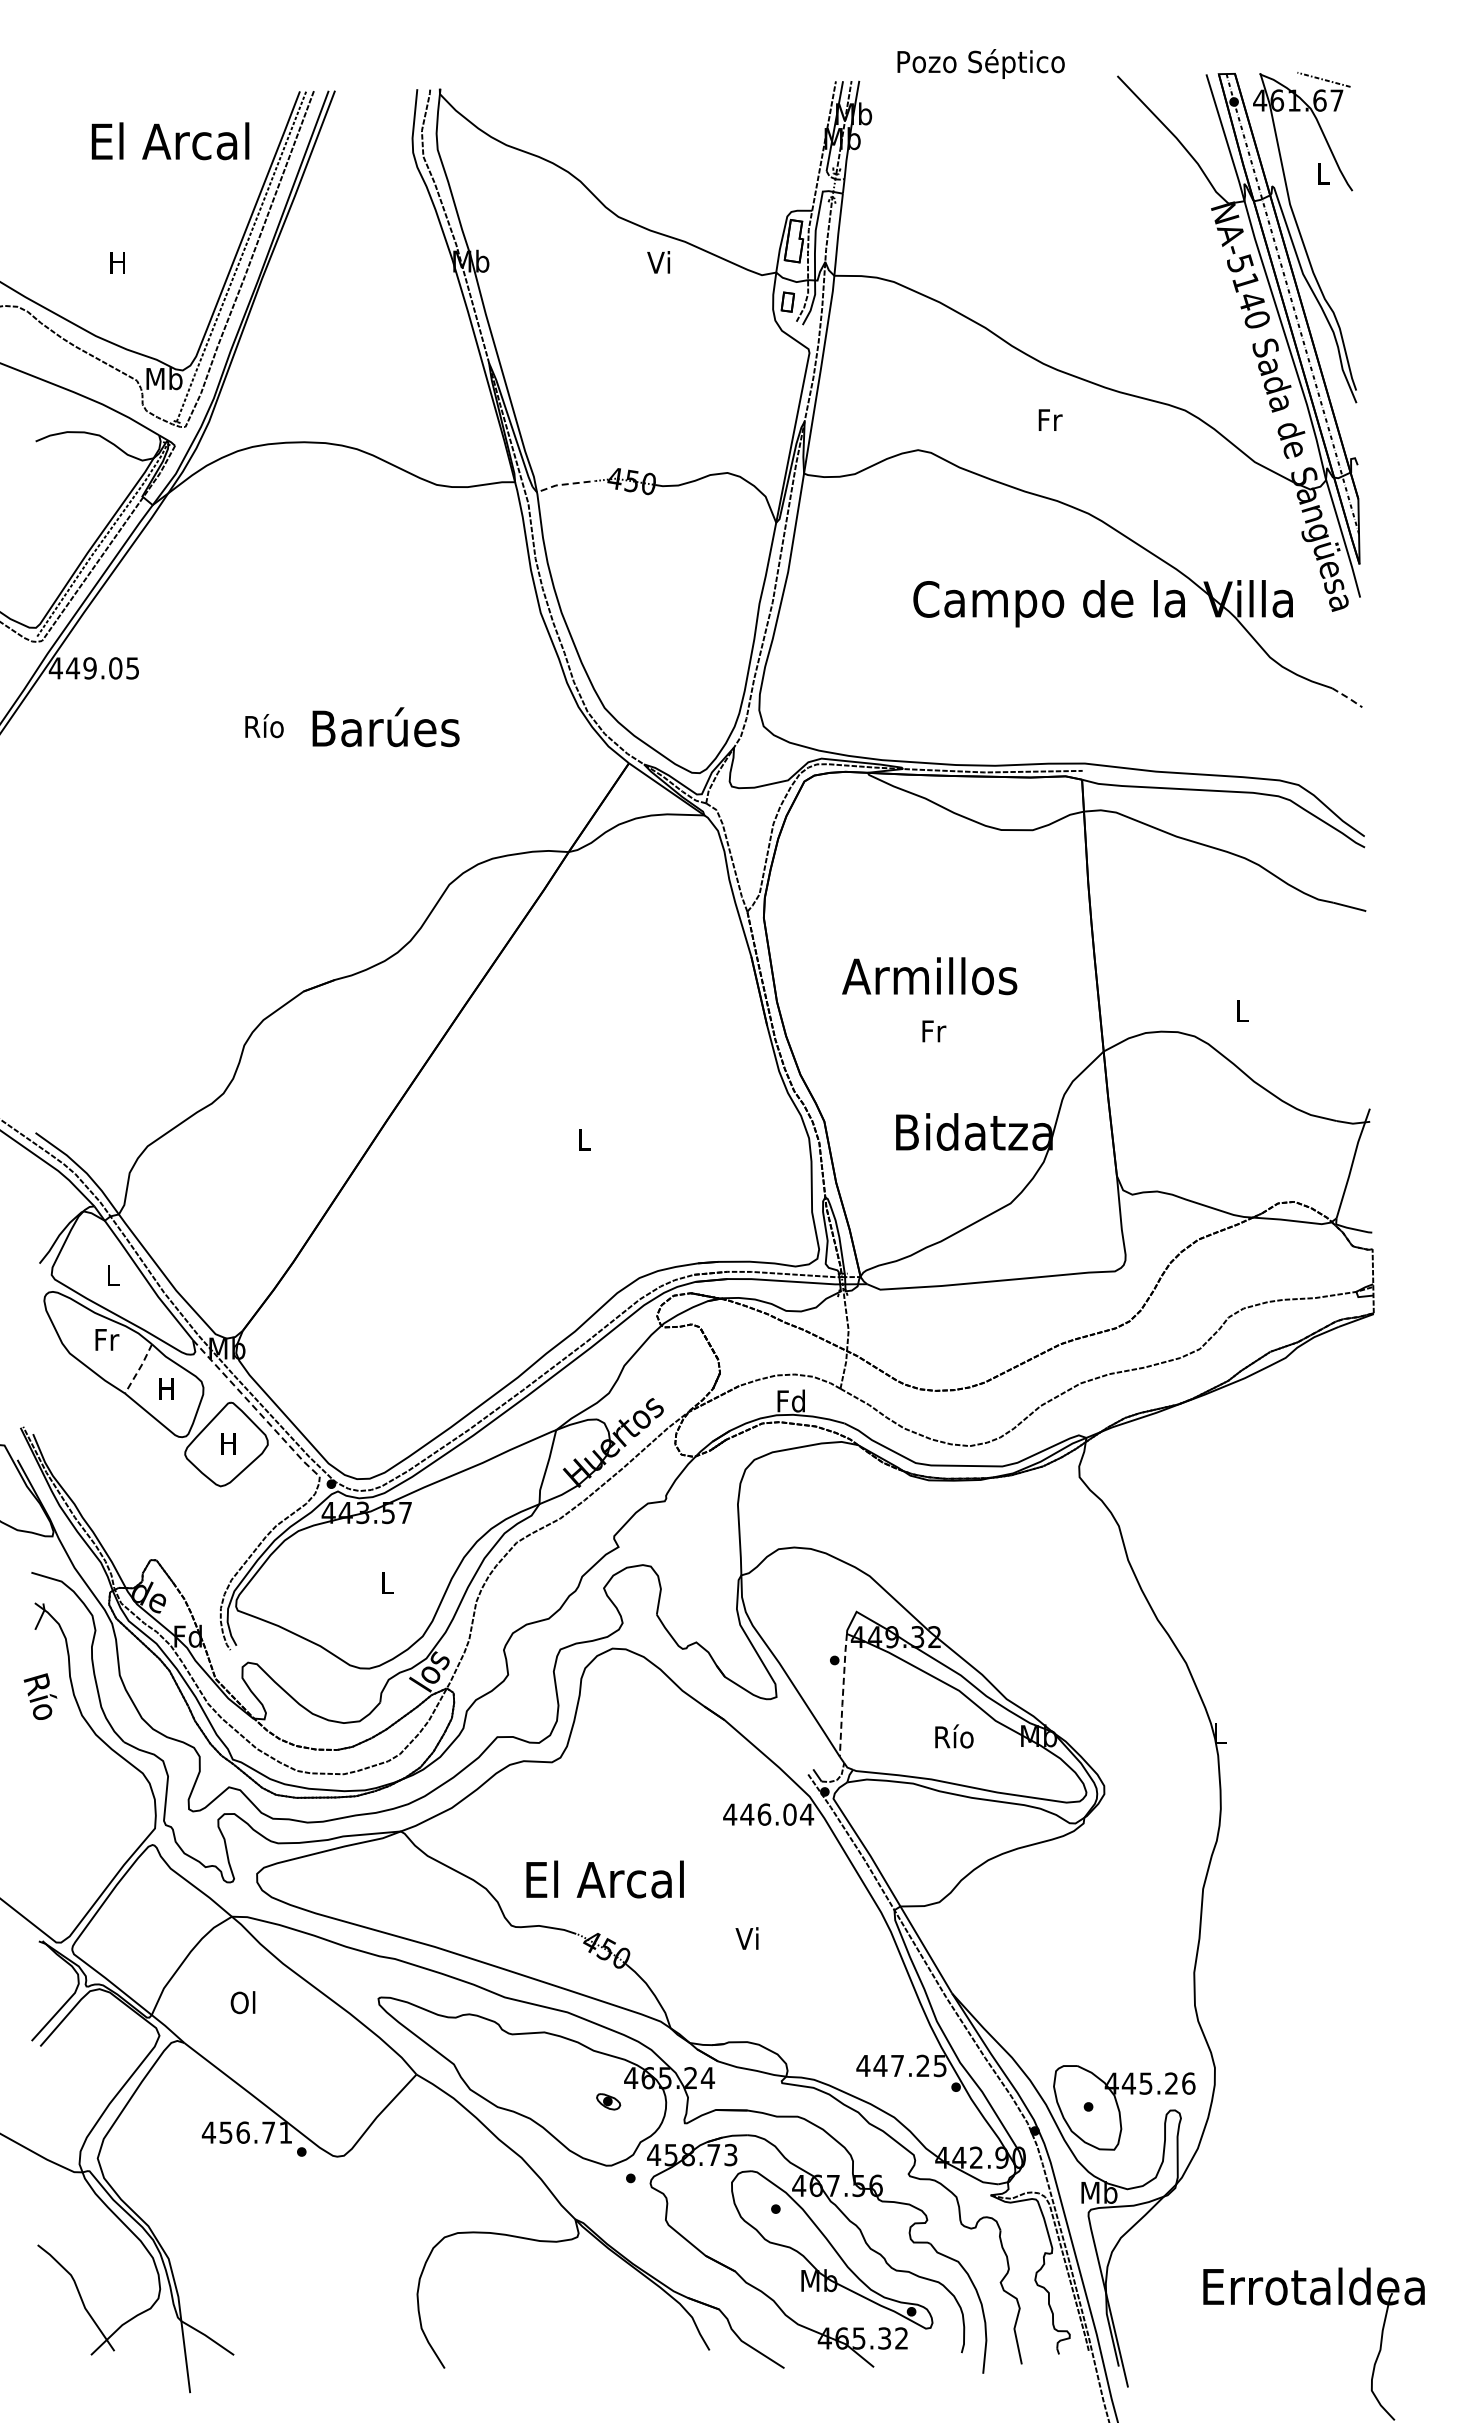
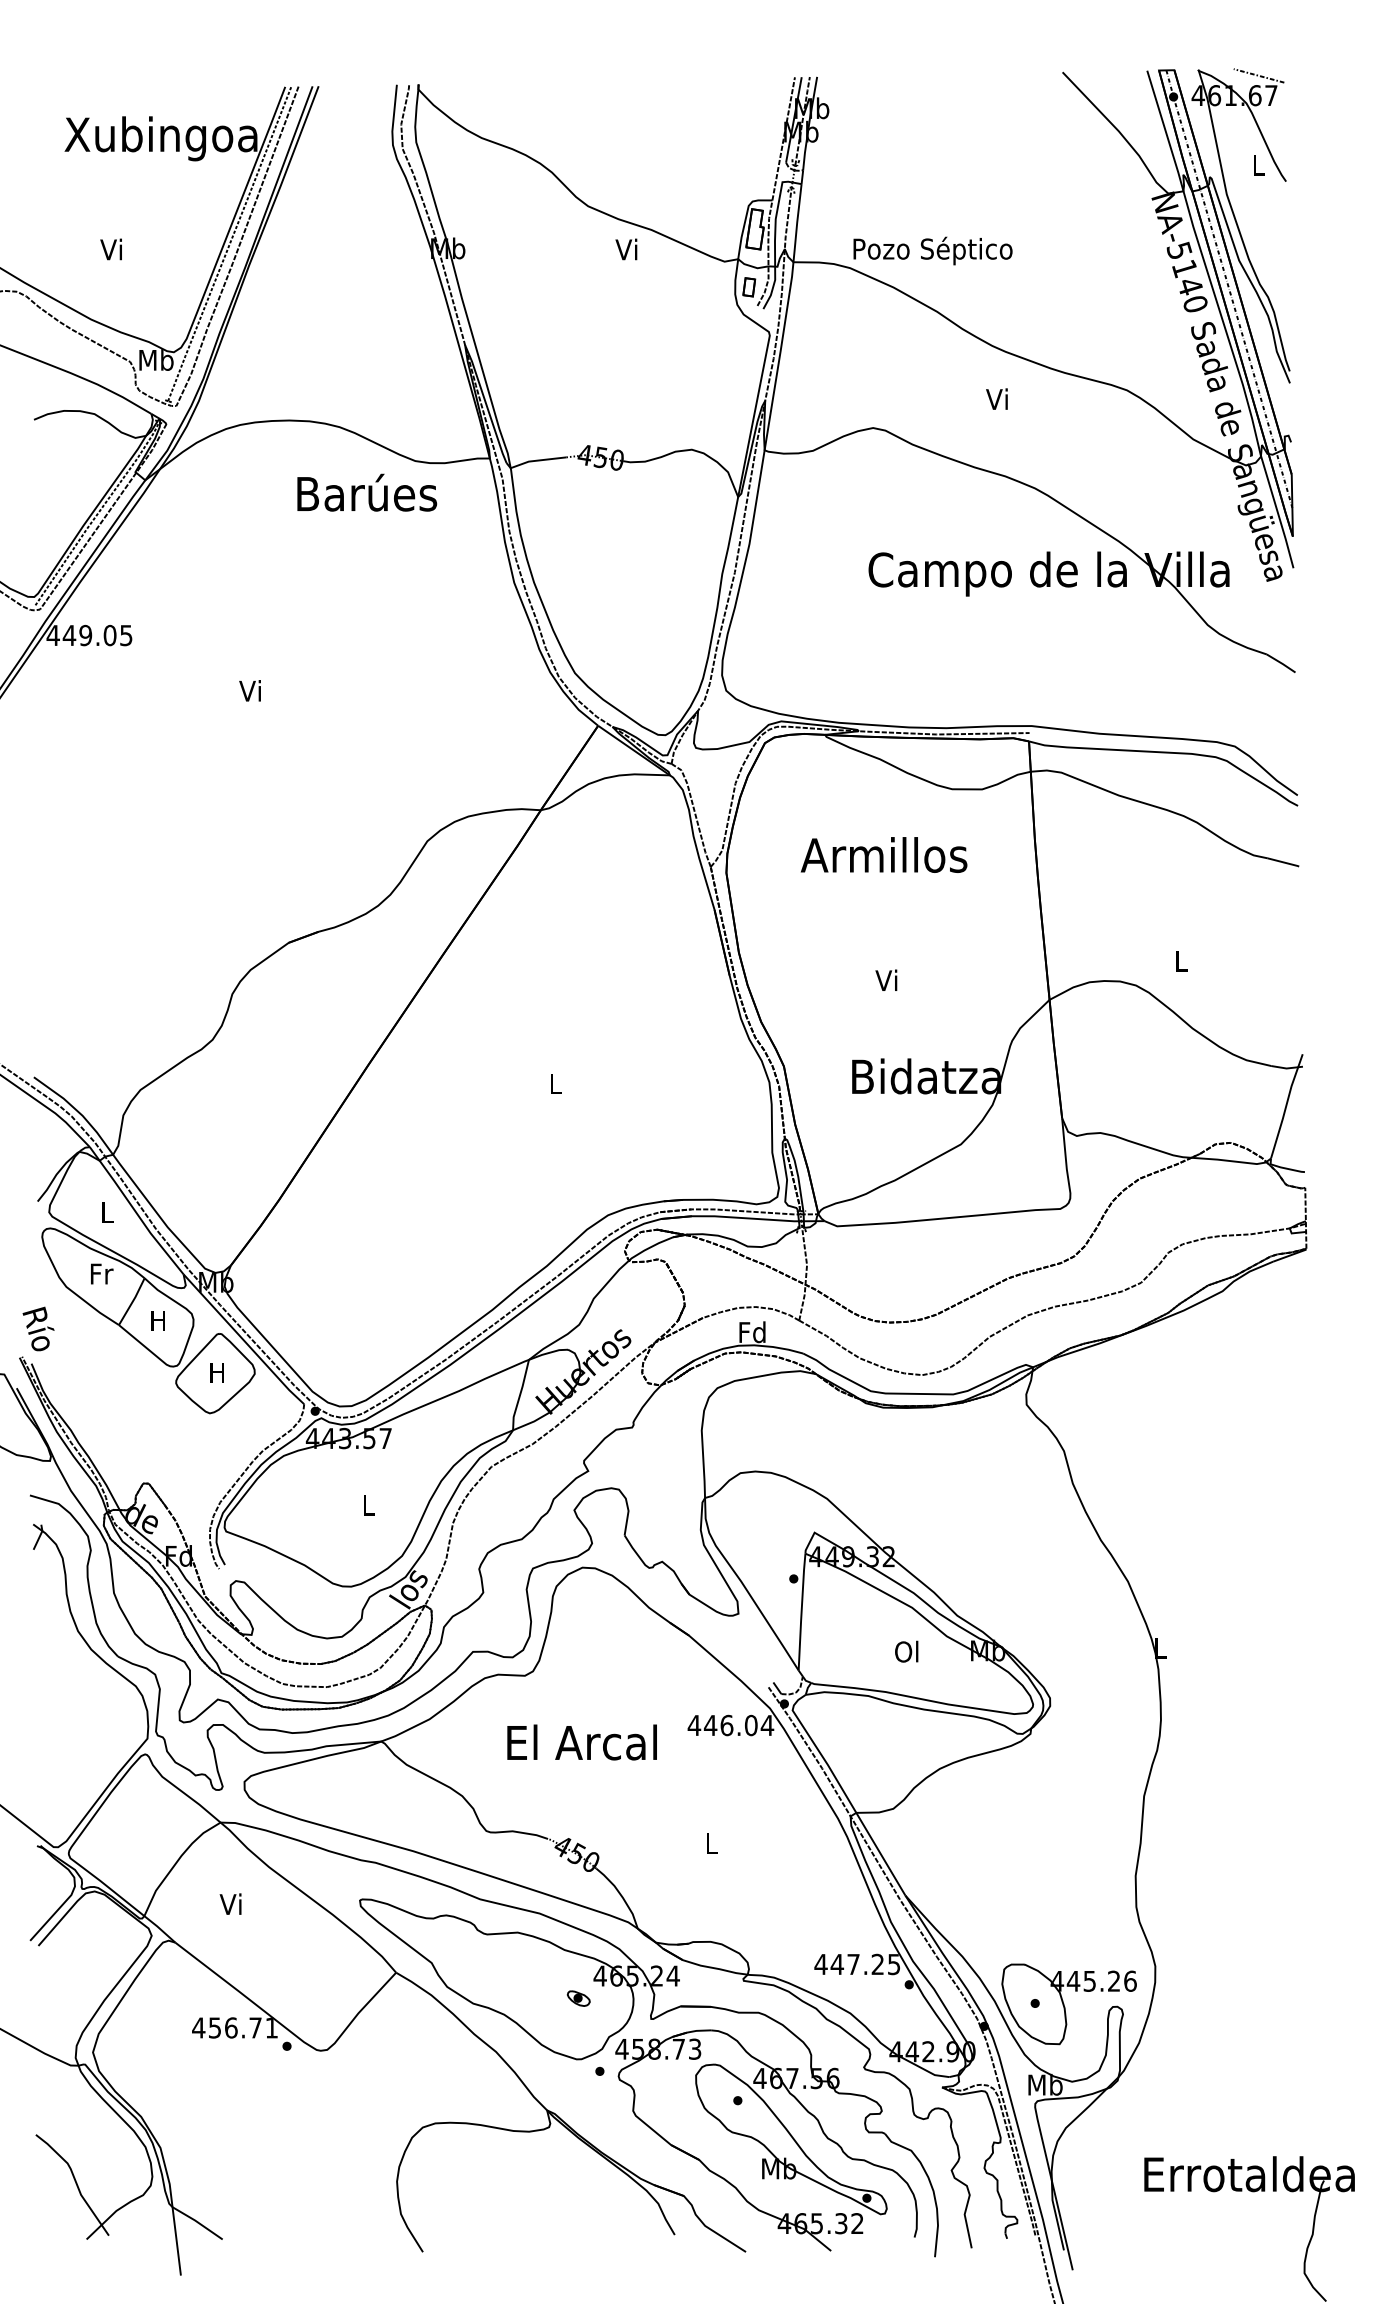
text: (980, 63) -> (932, 250), moved
text: (168, 145) -> (160, 138), El Arcal -> Xubingoa
text: (116, 262) -> (110, 249), H -> Vi
text: (1049, 419) -> (998, 398), Fr -> Vi
line: (560, 484) -> (533, 460), dashed -> solid
line: (1348, 698) -> (1282, 664), dashed -> solid
text: (264, 726) -> (251, 690), Río -> Vi
text: (385, 727) -> (366, 493), moved
text: (929, 976) -> (883, 855), moved
text: (933, 1030) -> (887, 979), Fr -> Vi
line: (139, 1369) -> (132, 1302), dashed -> solid
line: (256, 1409) -> (243, 1340), dashed -> solid
line: (842, 1695) -> (801, 1612), dashed -> solid
text: (40, 1696) -> (38, 1328), moved
text: (954, 1736) -> (907, 1651), Río -> Ol
text: (604, 1879) -> (581, 1742), moved
text: (746, 1938) -> (709, 1843), Vi -> L
text: (242, 2002) -> (230, 1904), Ol -> Vi

